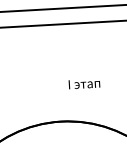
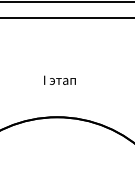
text: (83, 83) -> (59, 79), moved

